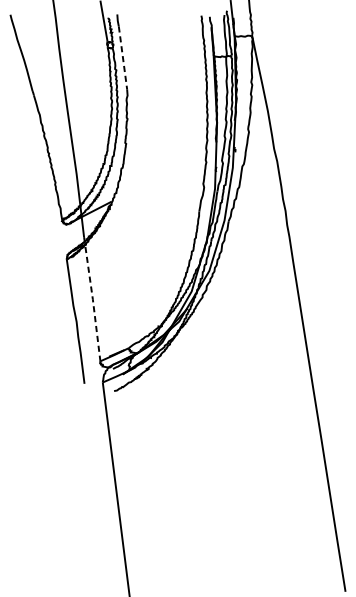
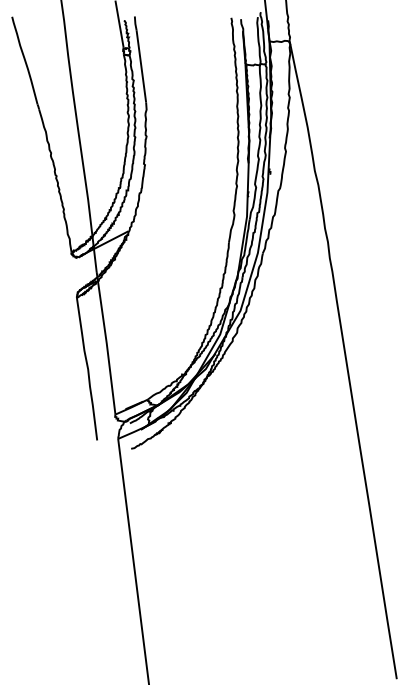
line: (123, 58) -> (141, 66), dashed -> solid
line: (92, 299) -> (106, 343), dashed -> solid

